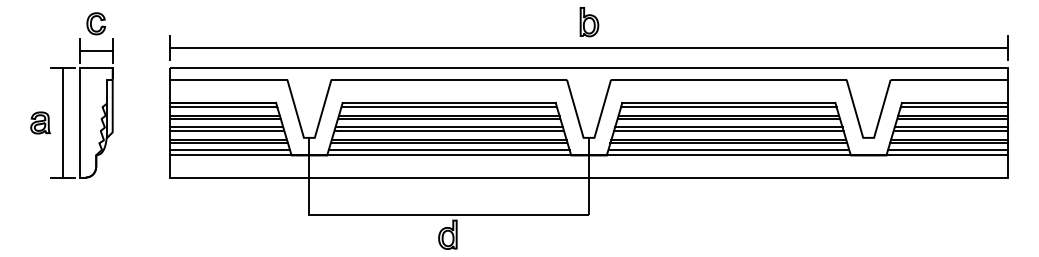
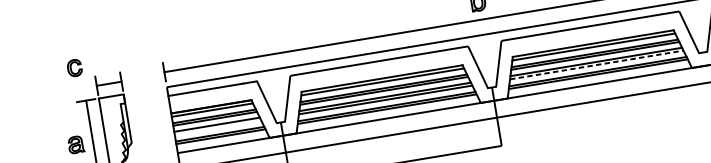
part: (96, 23) -> (74, 67), moved
line: (226, 131) -> (217, 128), removed
line: (728, 131) -> (596, 65), solid -> dashed
line: (229, 149) -> (222, 141), removed
line: (448, 149) -> (387, 113), removed
line: (728, 149) -> (598, 78), removed

